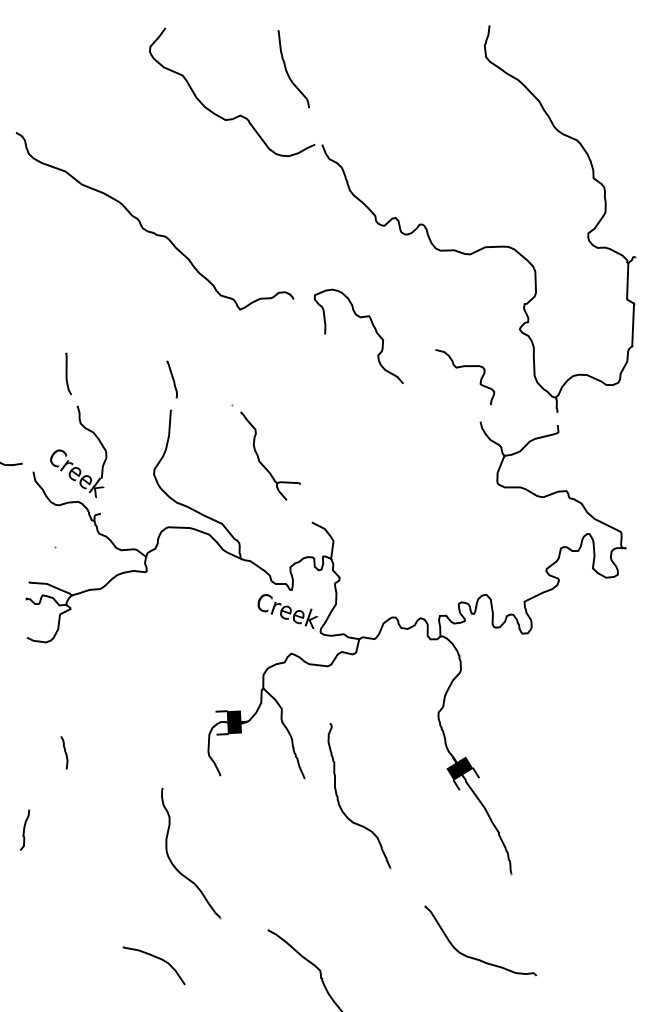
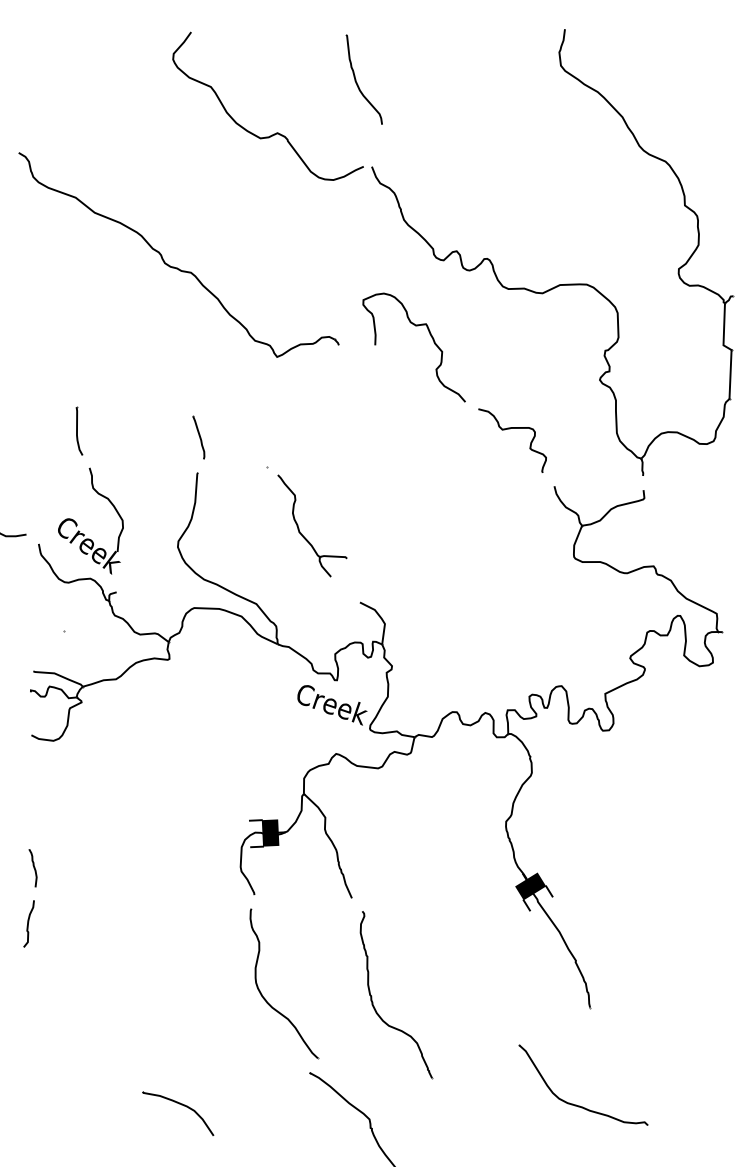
curve: (287, 70) -> (357, 81), moved
curve: (374, 329) -> (432, 339), moved
curve: (464, 367) -> (511, 429), moved
curve: (64, 752) -> (33, 867), moved
part: (339, 801) -> (373, 1001), moved
curve: (25, 828) -> (29, 922), moved
part: (176, 867) -> (267, 1000), moved
part: (474, 957) -> (576, 1104), moved

